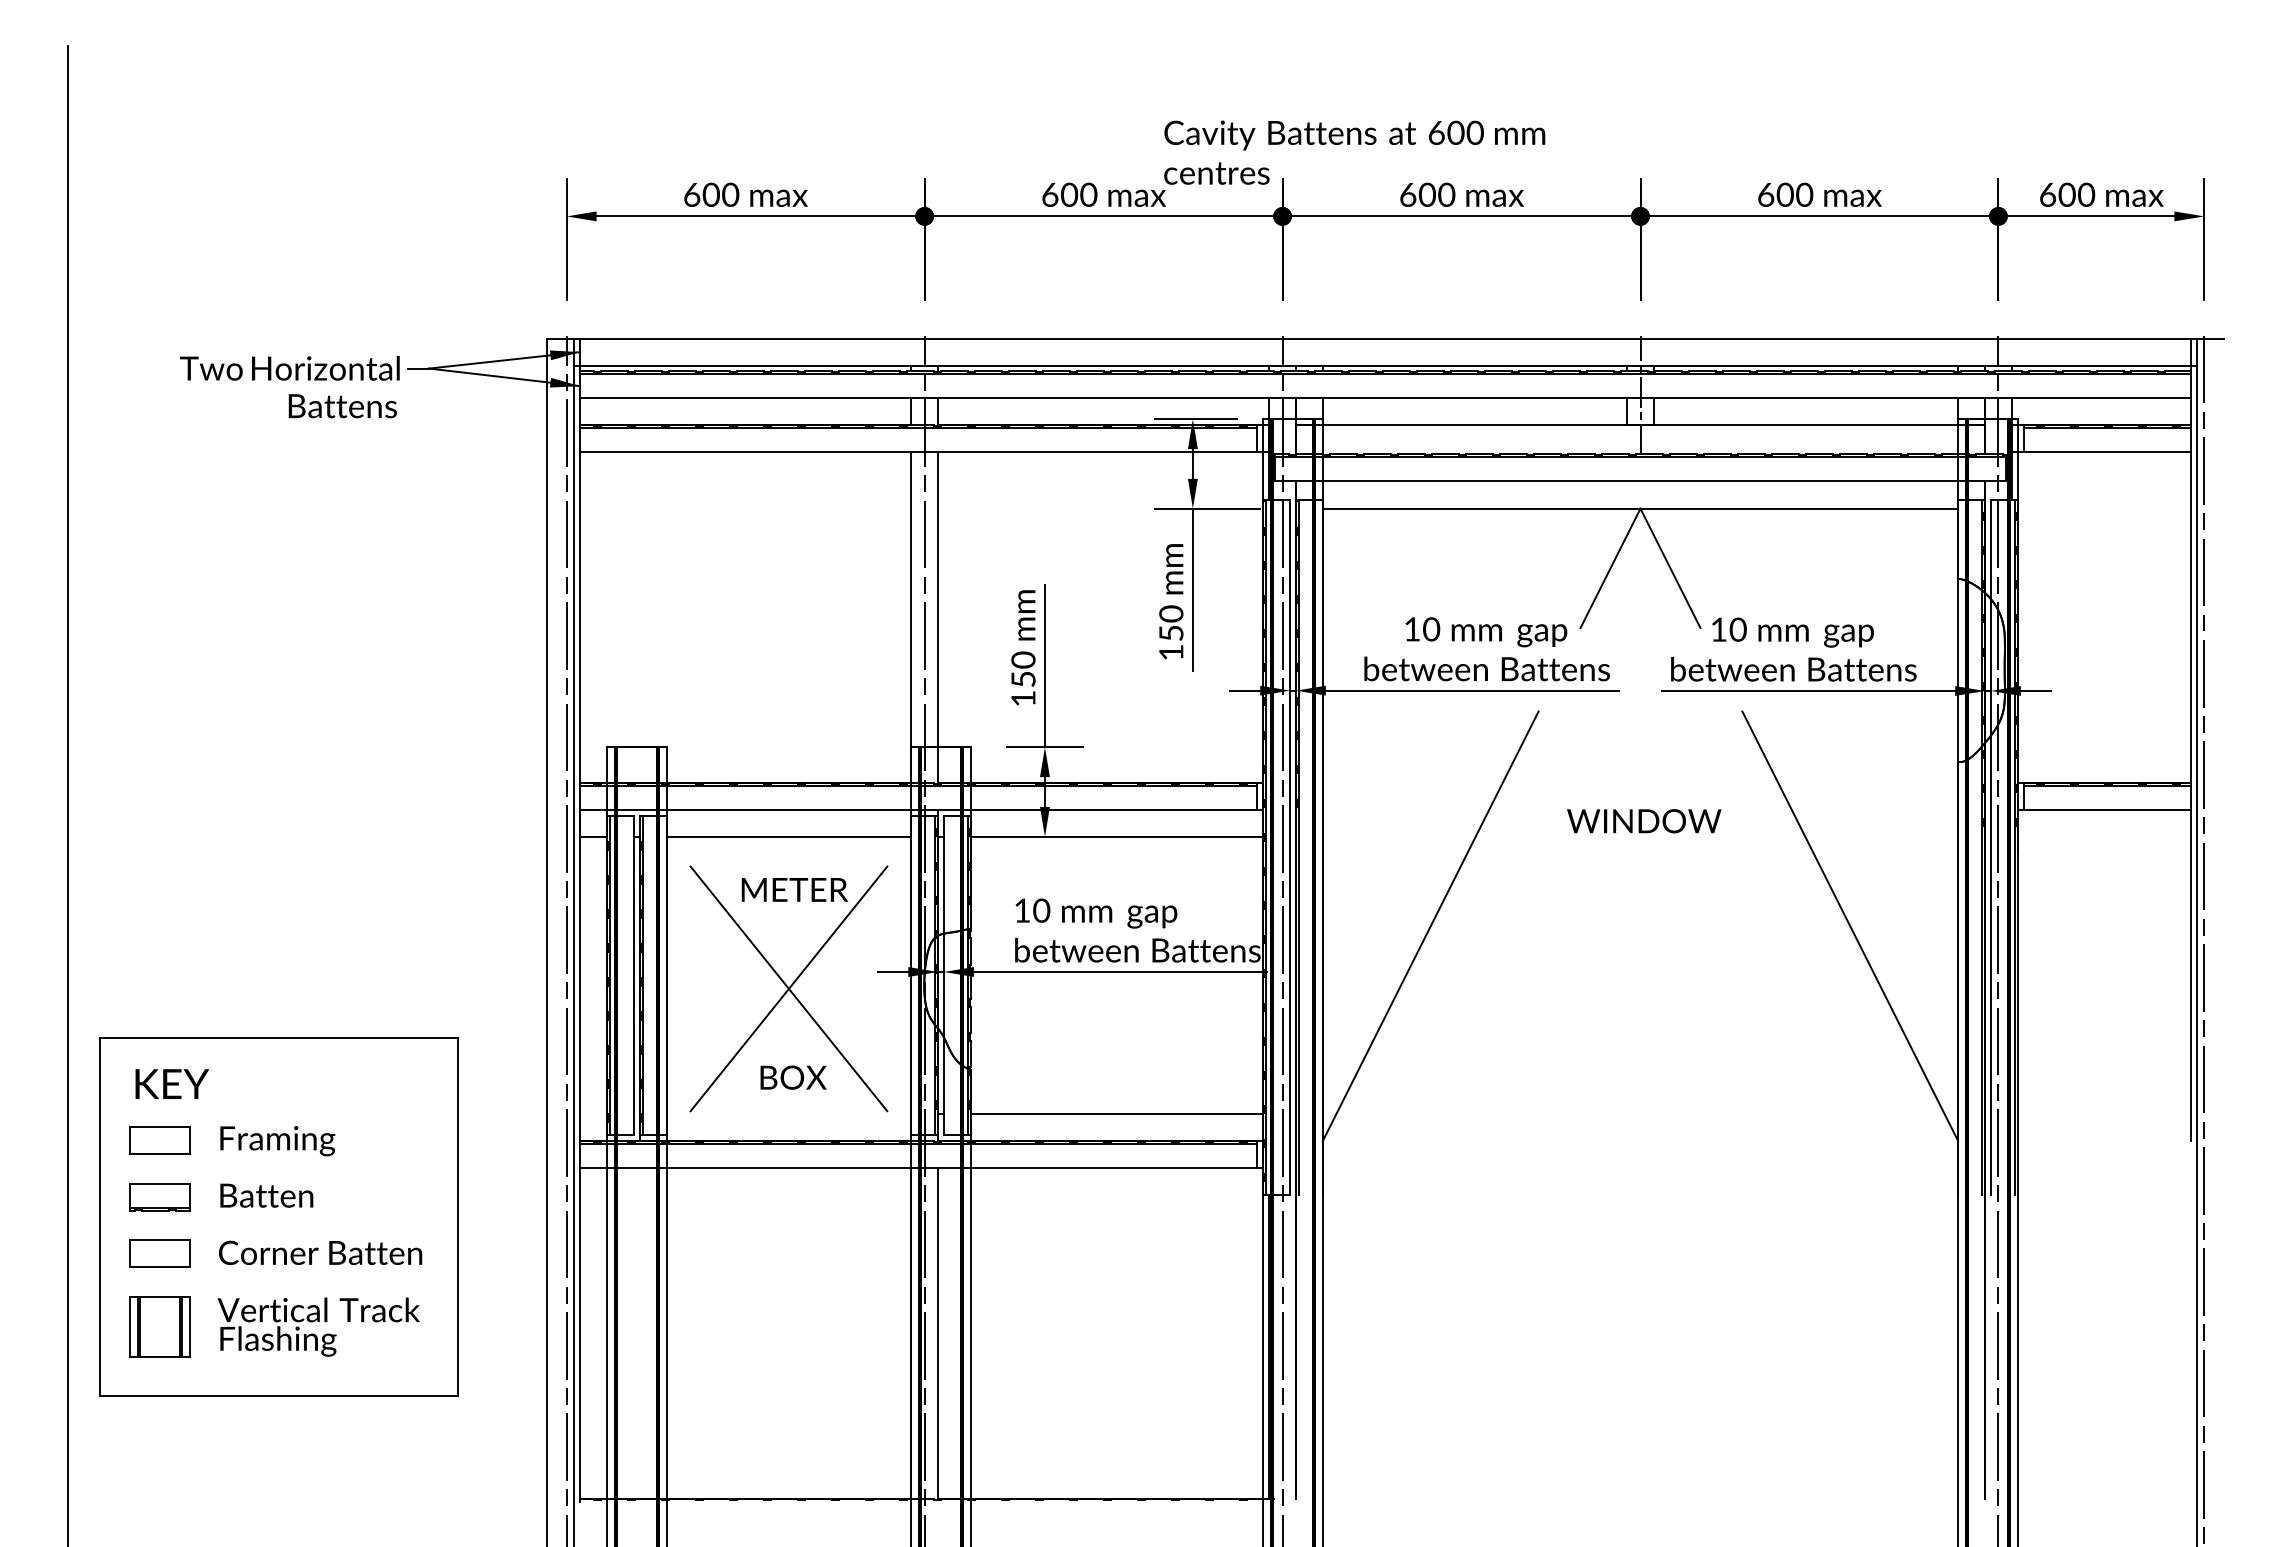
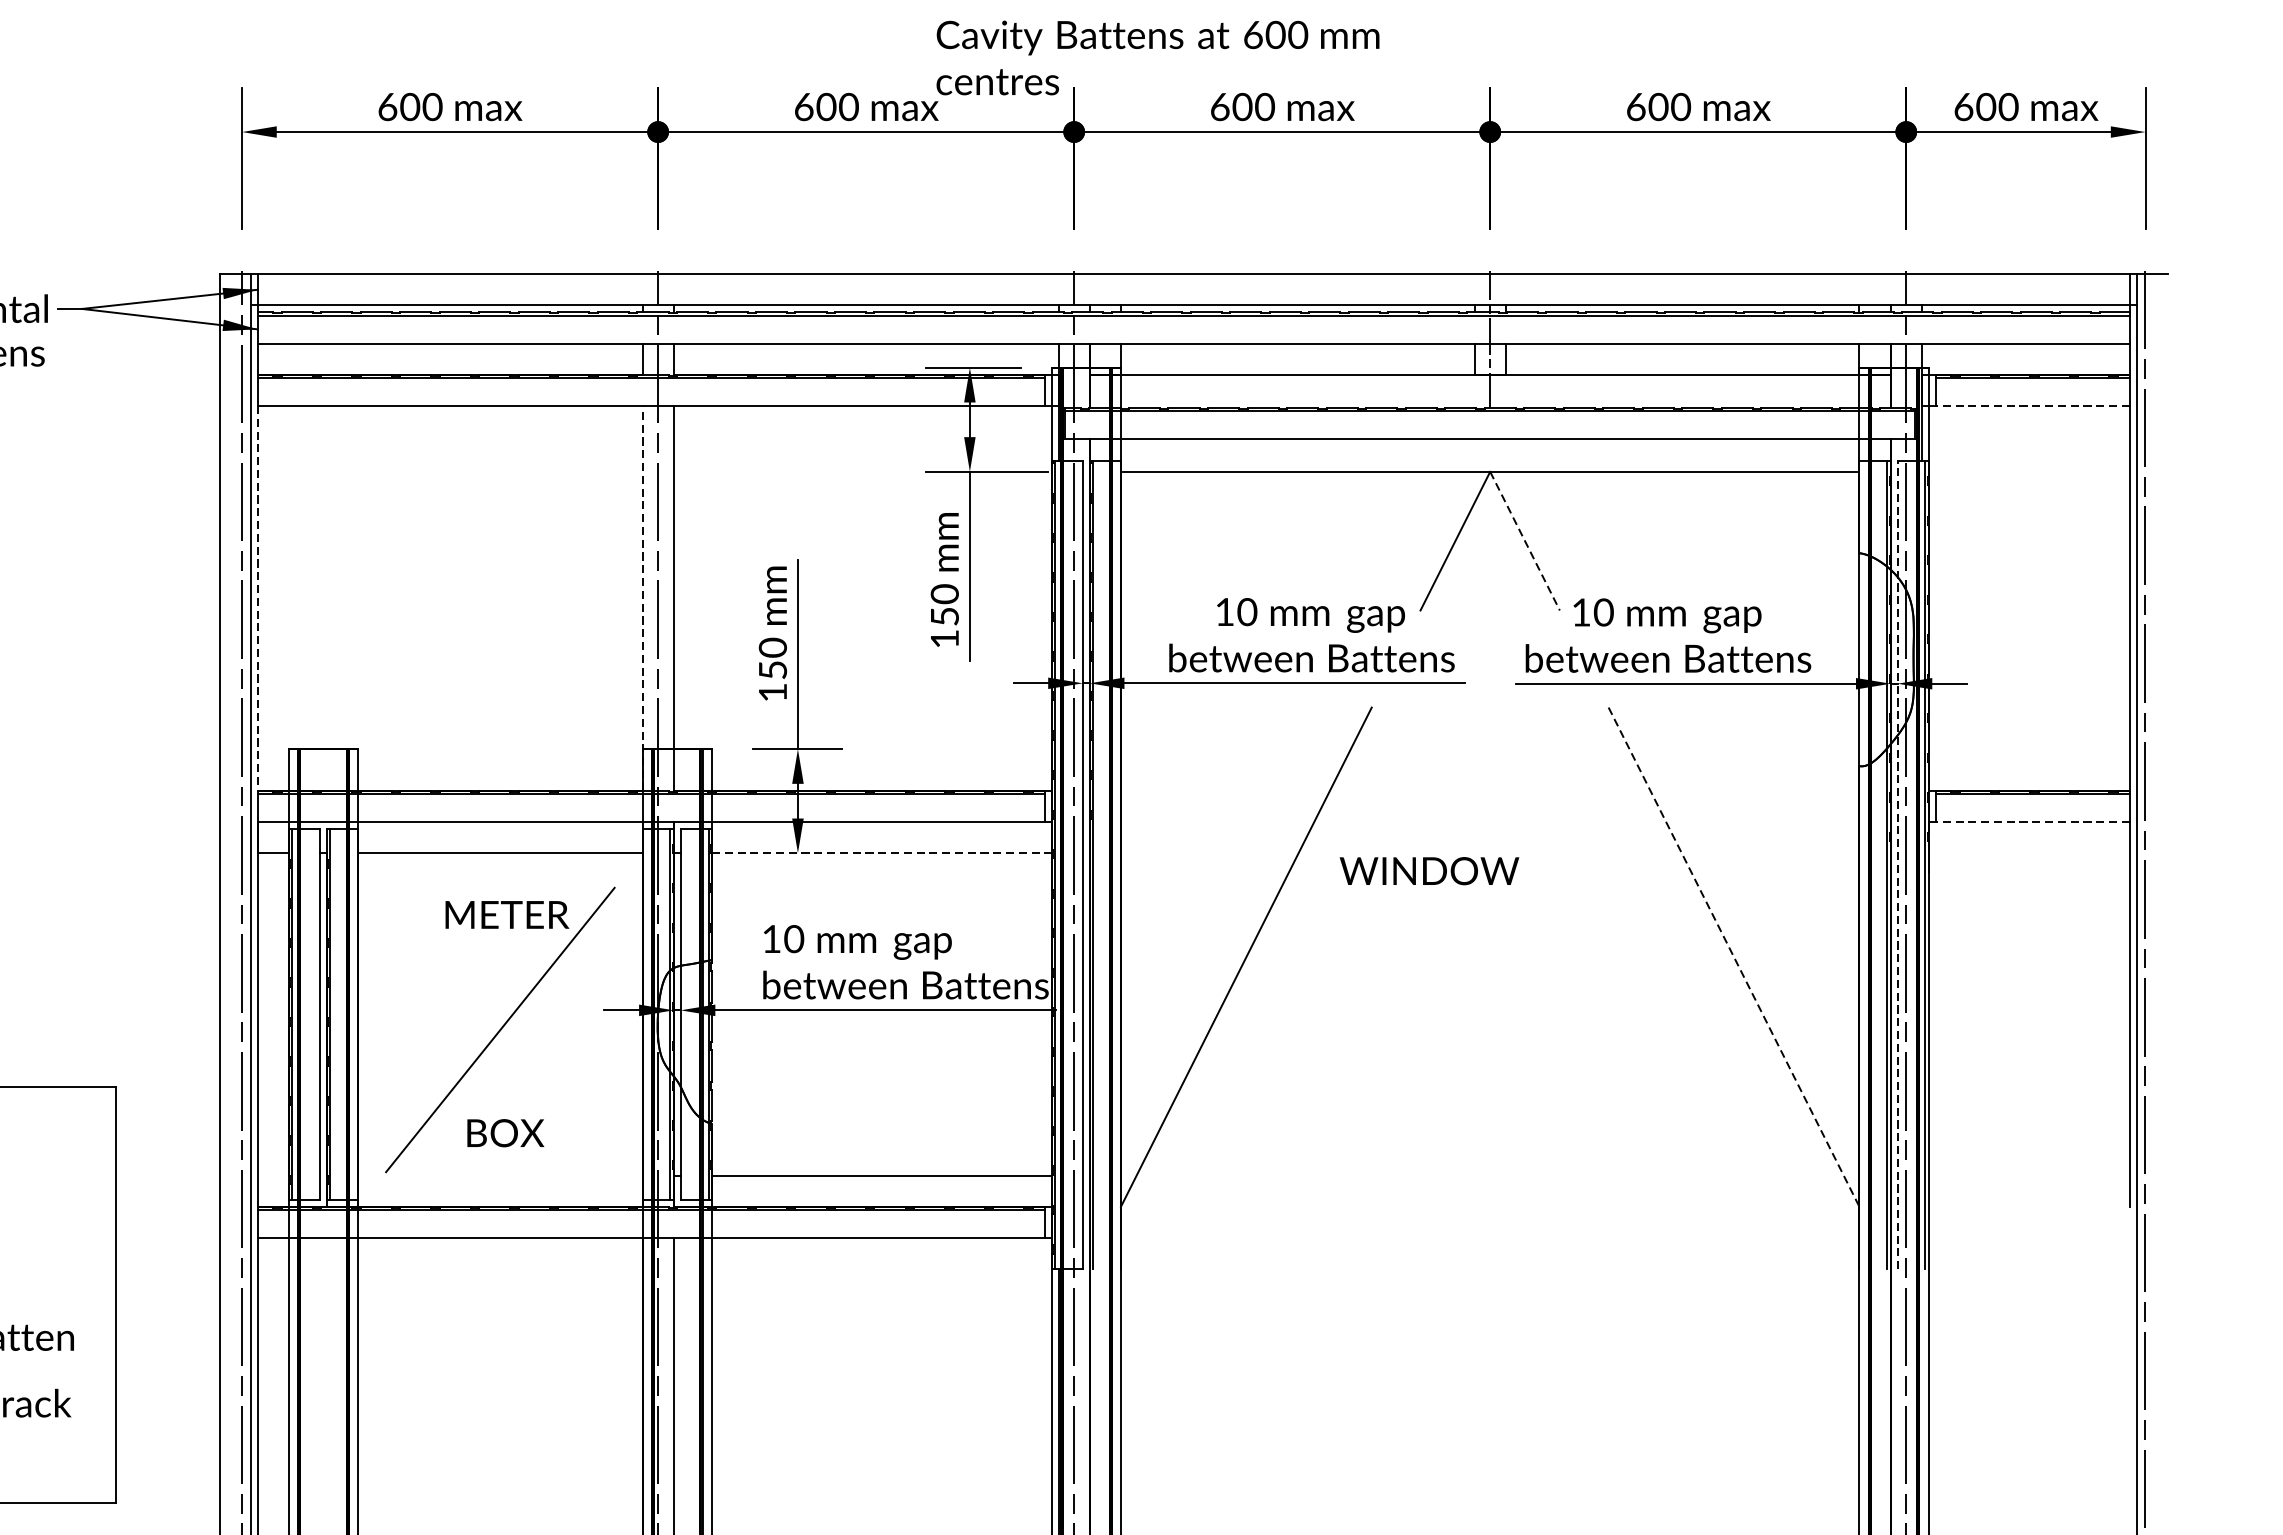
line: (2107, 452) -> (2033, 406), solid -> dashed
line: (1670, 568) -> (1525, 541), solid -> dashed
line: (580, 617) -> (258, 598), solid -> dashed
line: (911, 617) -> (642, 598), solid -> dashed
line: (2107, 809) -> (2033, 821), solid -> dashed
text: (1644, 821) -> (1429, 871), moved
line: (1117, 836) -> (882, 852), solid -> dashed
line: (1990, 846) -> (1897, 864), solid -> dashed
line: (1850, 926) -> (1734, 957), solid -> dashed
line: (788, 988) -> (499, 1029), removed

